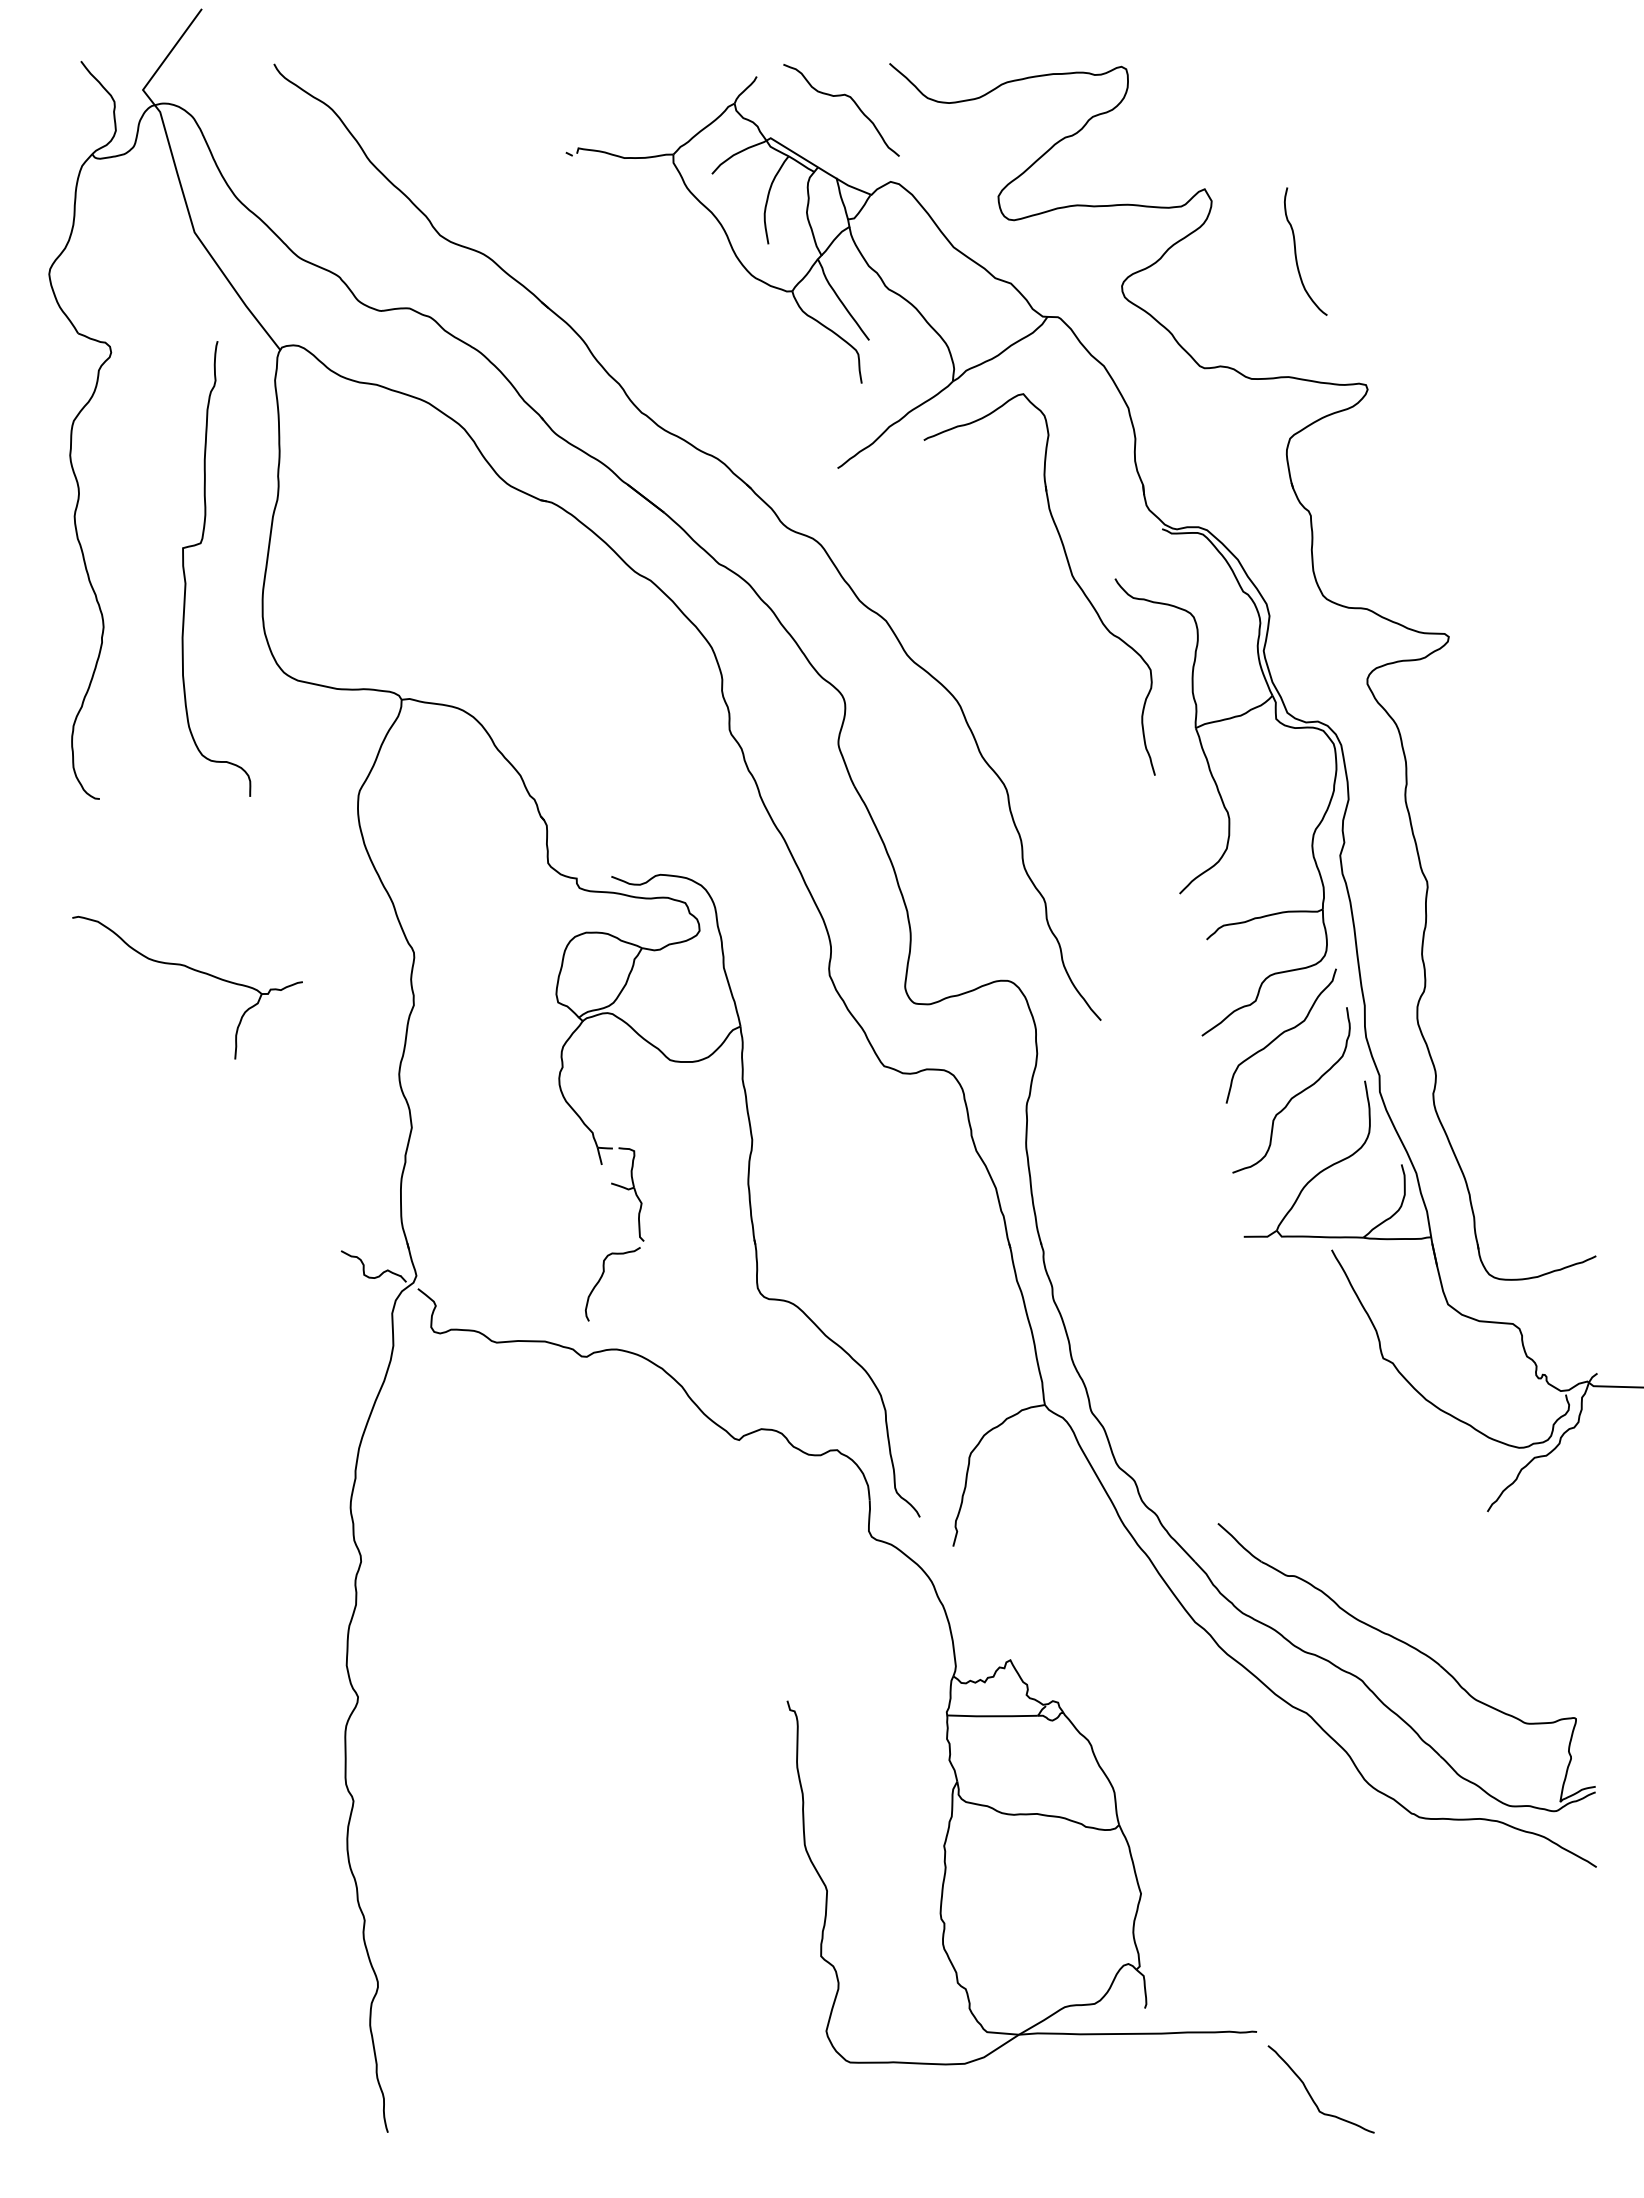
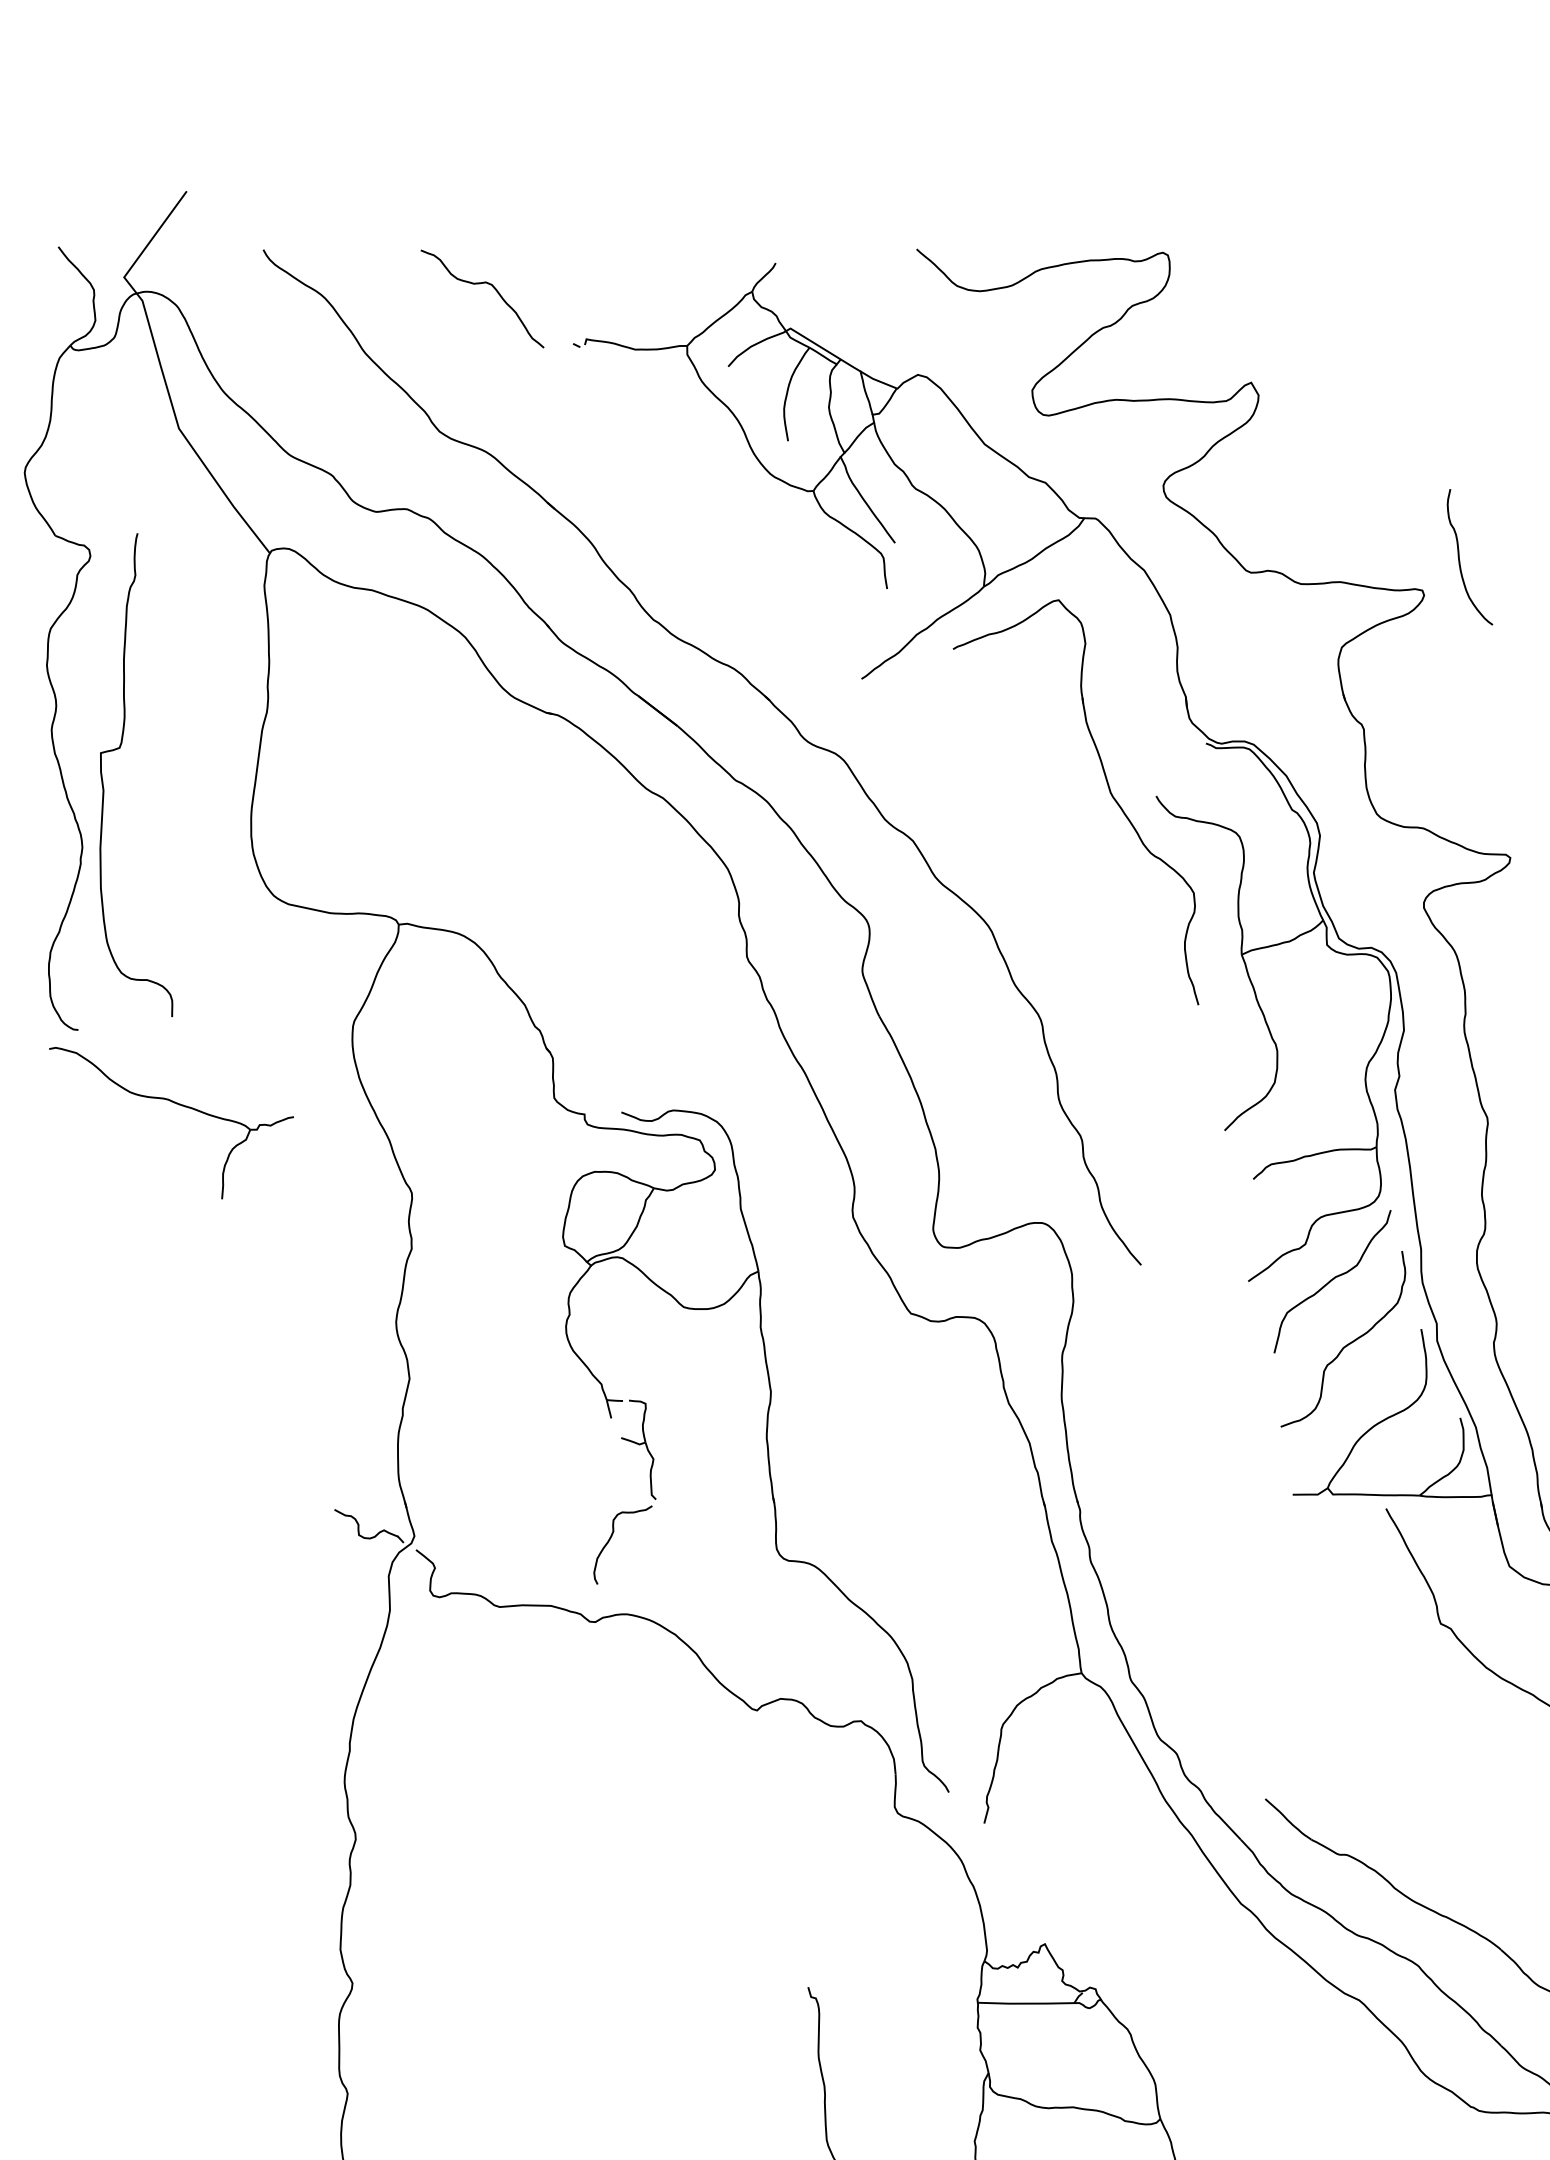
curve: (841, 96) -> (482, 284), moved
curve: (1296, 251) -> (1460, 557), moved
curve: (200, 544) -> (119, 749), moved
part: (192, 970) -> (176, 1104), moved

